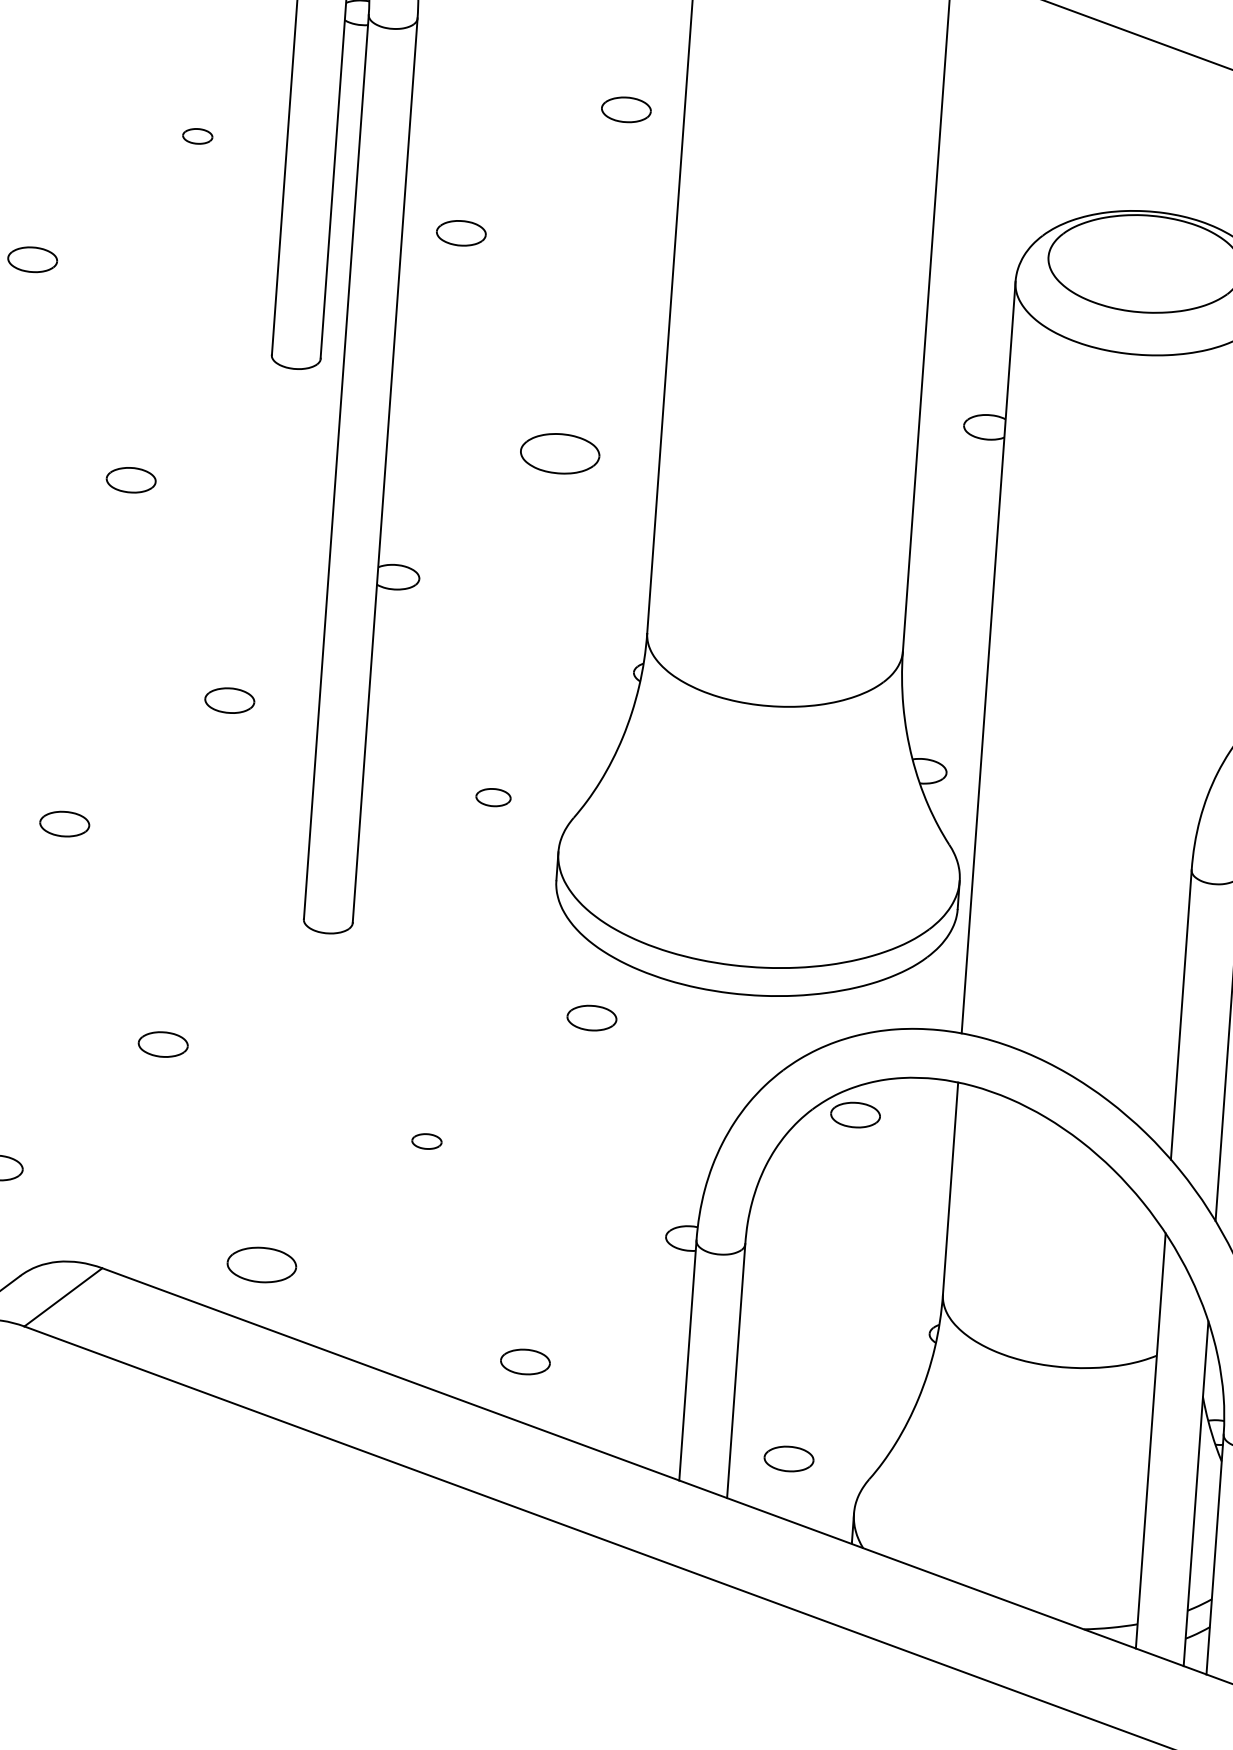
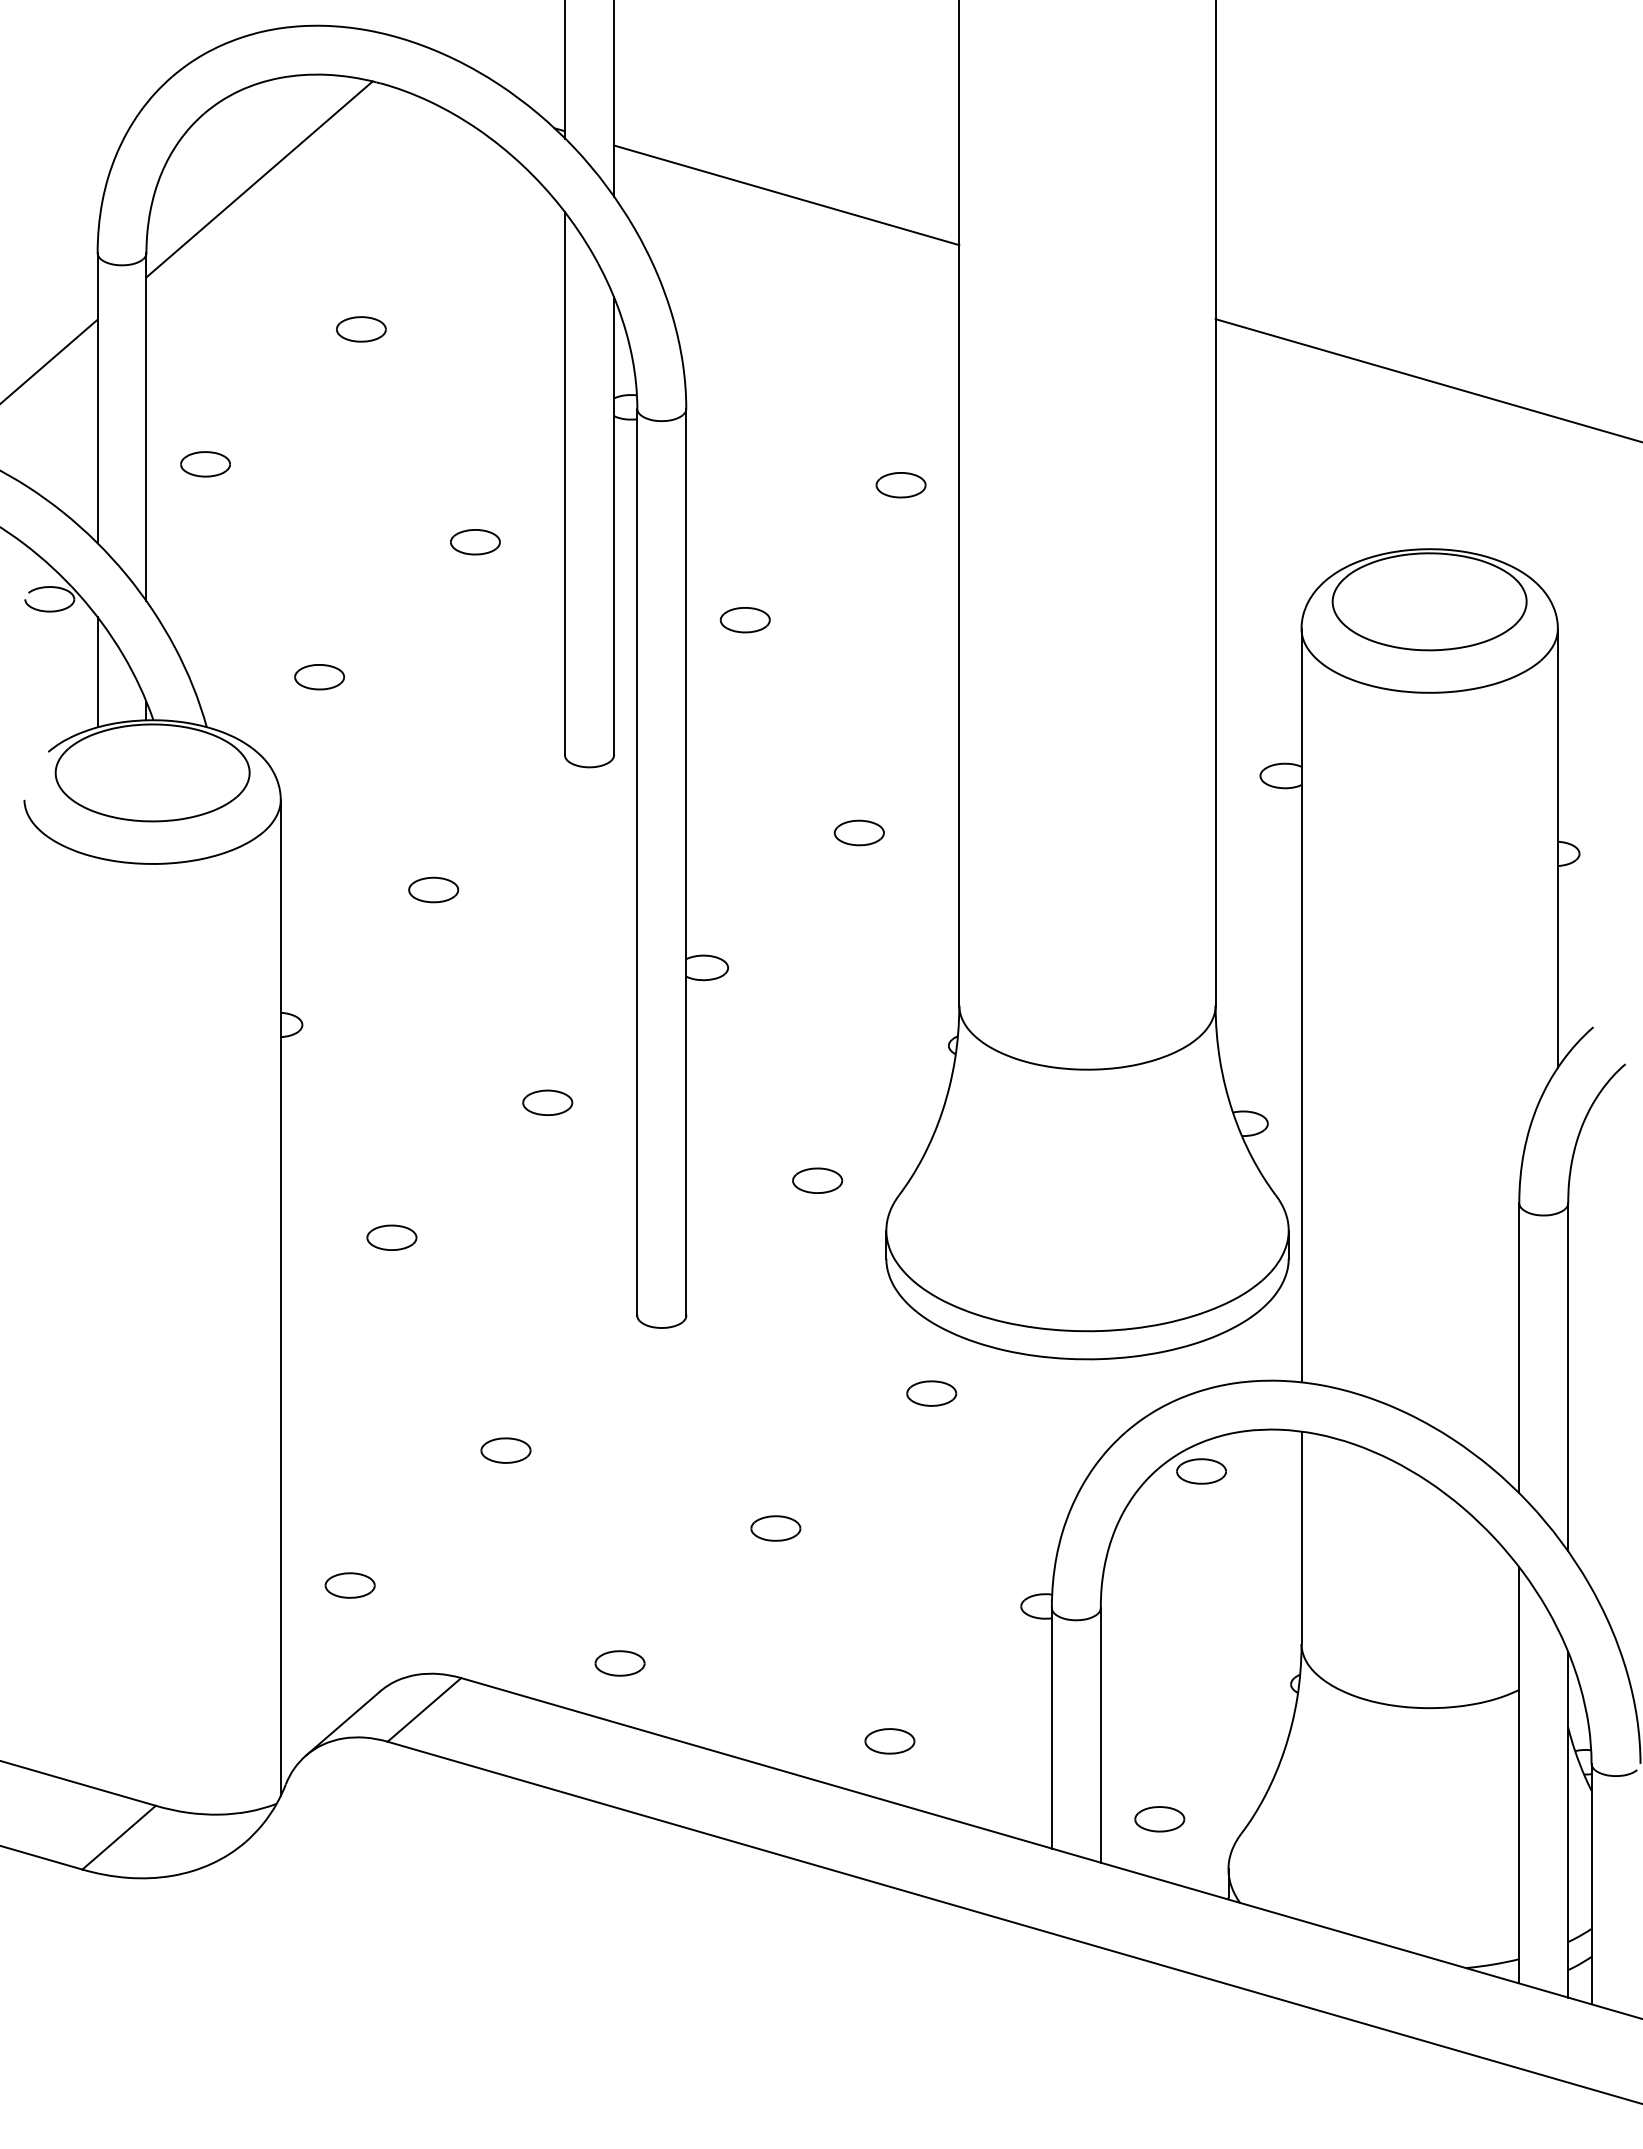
part: (197, 136) -> (475, 542), size x1.67
part: (559, 453) -> (858, 832), size x0.62
part: (493, 797) -> (817, 1180), size x1.43
part: (426, 1141) -> (775, 1528), size x1.67
part: (261, 1265) -> (619, 1663), size x0.71

